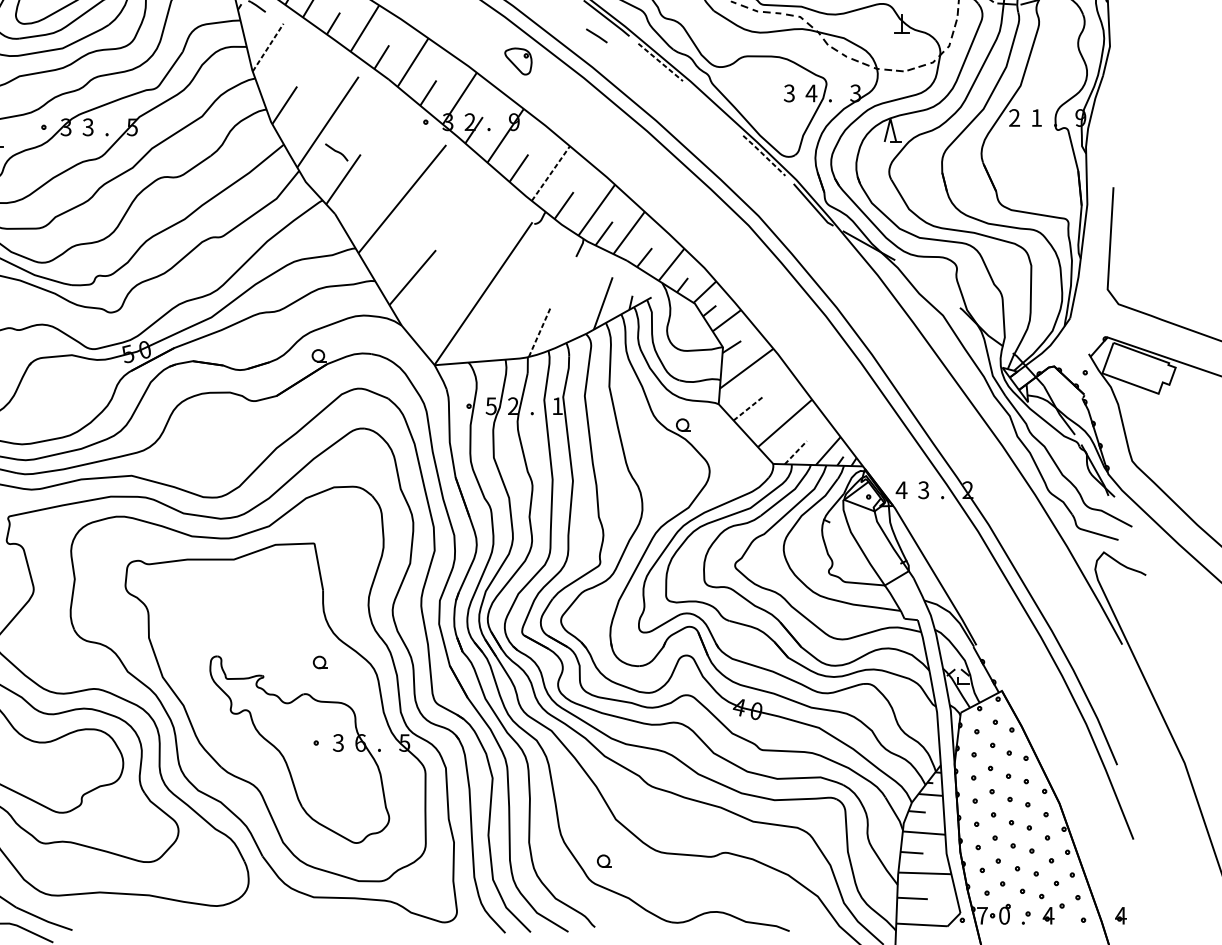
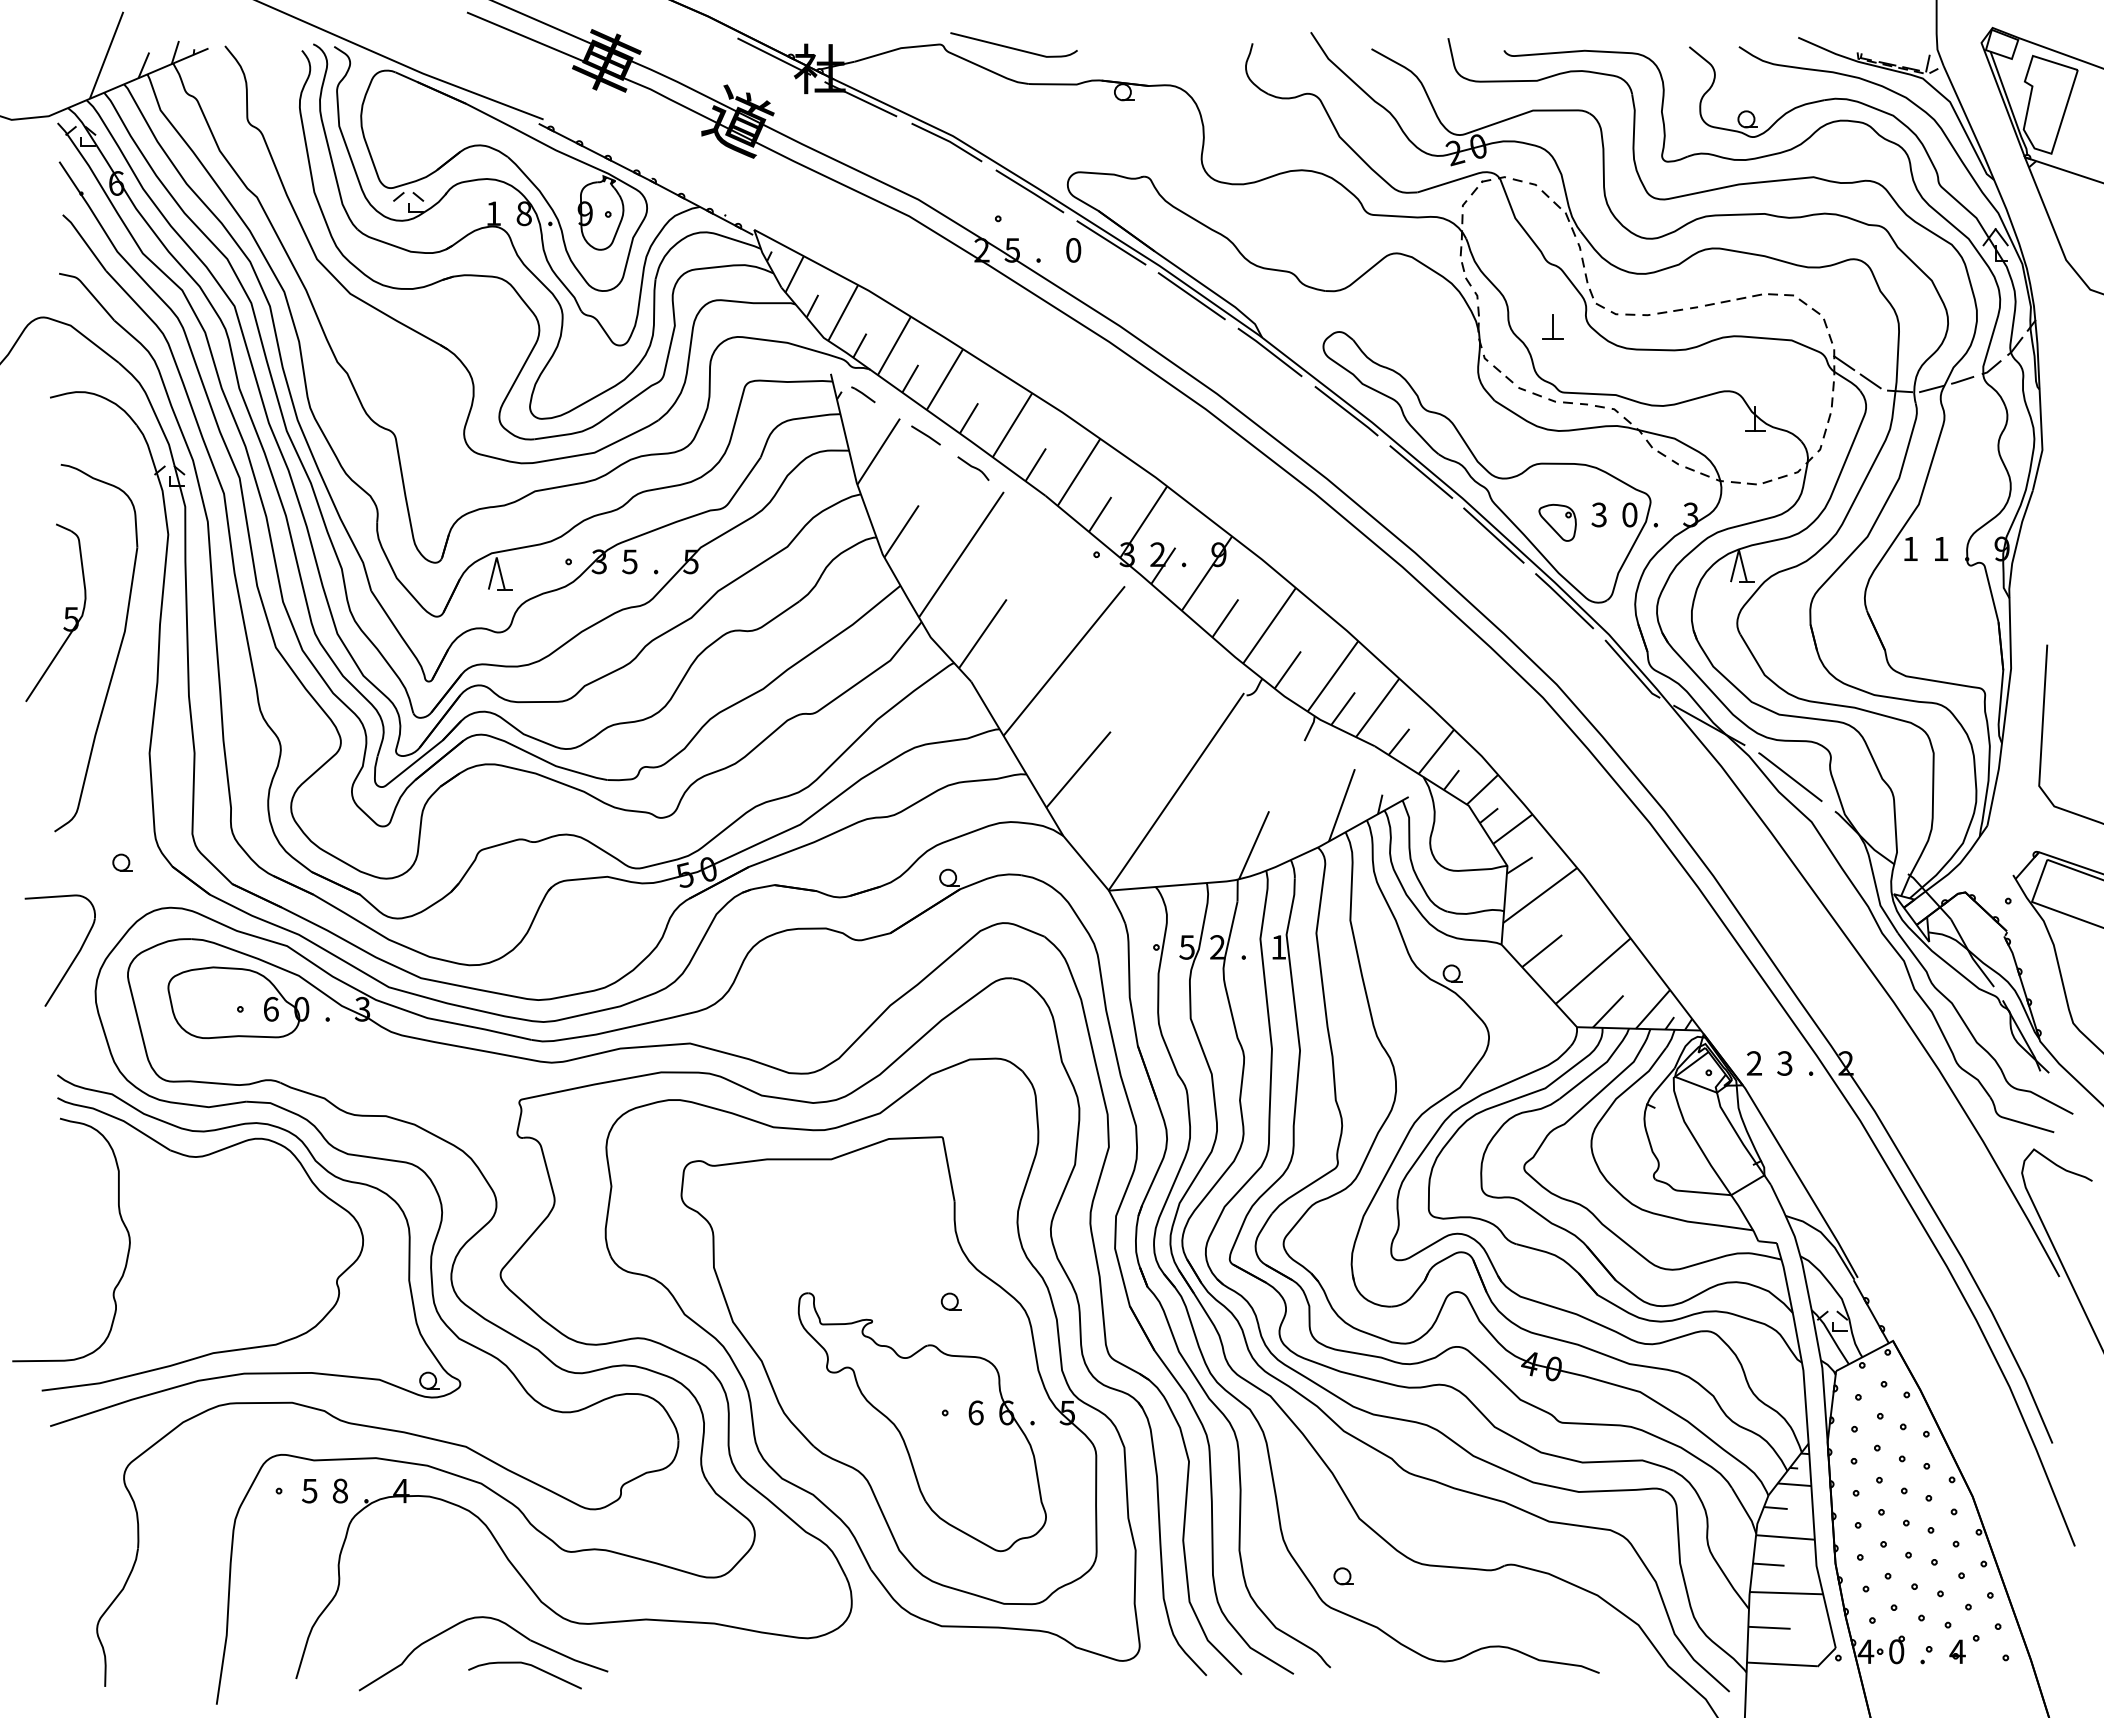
line: (596, 35) -> (925, 435), moved
line: (268, 47) -> (878, 451), dashed -> solid
part: (518, 61) -> (1557, 522), moved
line: (660, 62) -> (1421, 472), dashed -> solid
text: (811, 93) -> (1629, 514), 4 -> 0
line: (712, 108) -> (1493, 535), added
text: (1014, 117) -> (1910, 548), 2 -> 1
text: (87, 127) -> (629, 561), 3 -> 5
curve: (336, 152) -> (973, 468), moved
line: (764, 155) -> (1564, 600), dashed -> solid
line: (550, 173) -> (1269, 625), dashed -> solid
line: (927, 283) -> (1790, 777), added
line: (540, 331) -> (1254, 844), dashed -> solid
line: (748, 409) -> (1542, 951), dashed -> solid
line: (796, 452) -> (1608, 1011), dashed -> solid
text: (901, 490) -> (1754, 1063), 4 -> 2
text: (338, 742) -> (975, 1412), 3 -> 6
text: (982, 915) -> (1865, 1651), 7 -> 4
part: (1120, 915) -> (2057, 1651), removed

